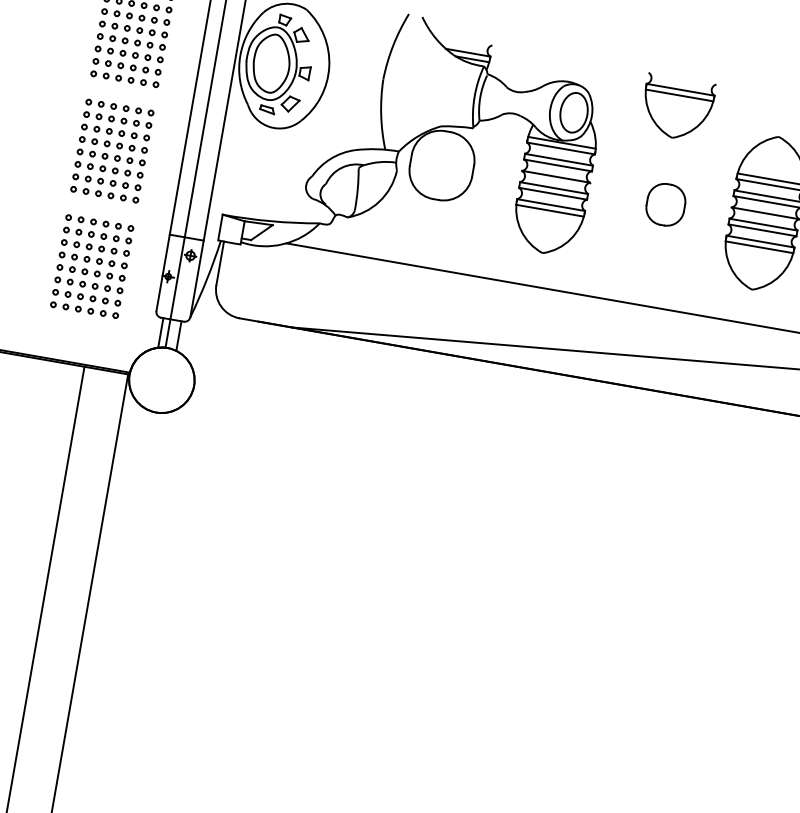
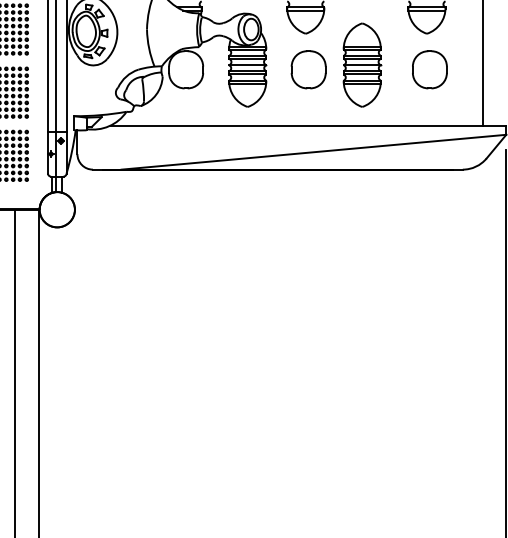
part: (665, 204) -> (308, 69), size x1.67

